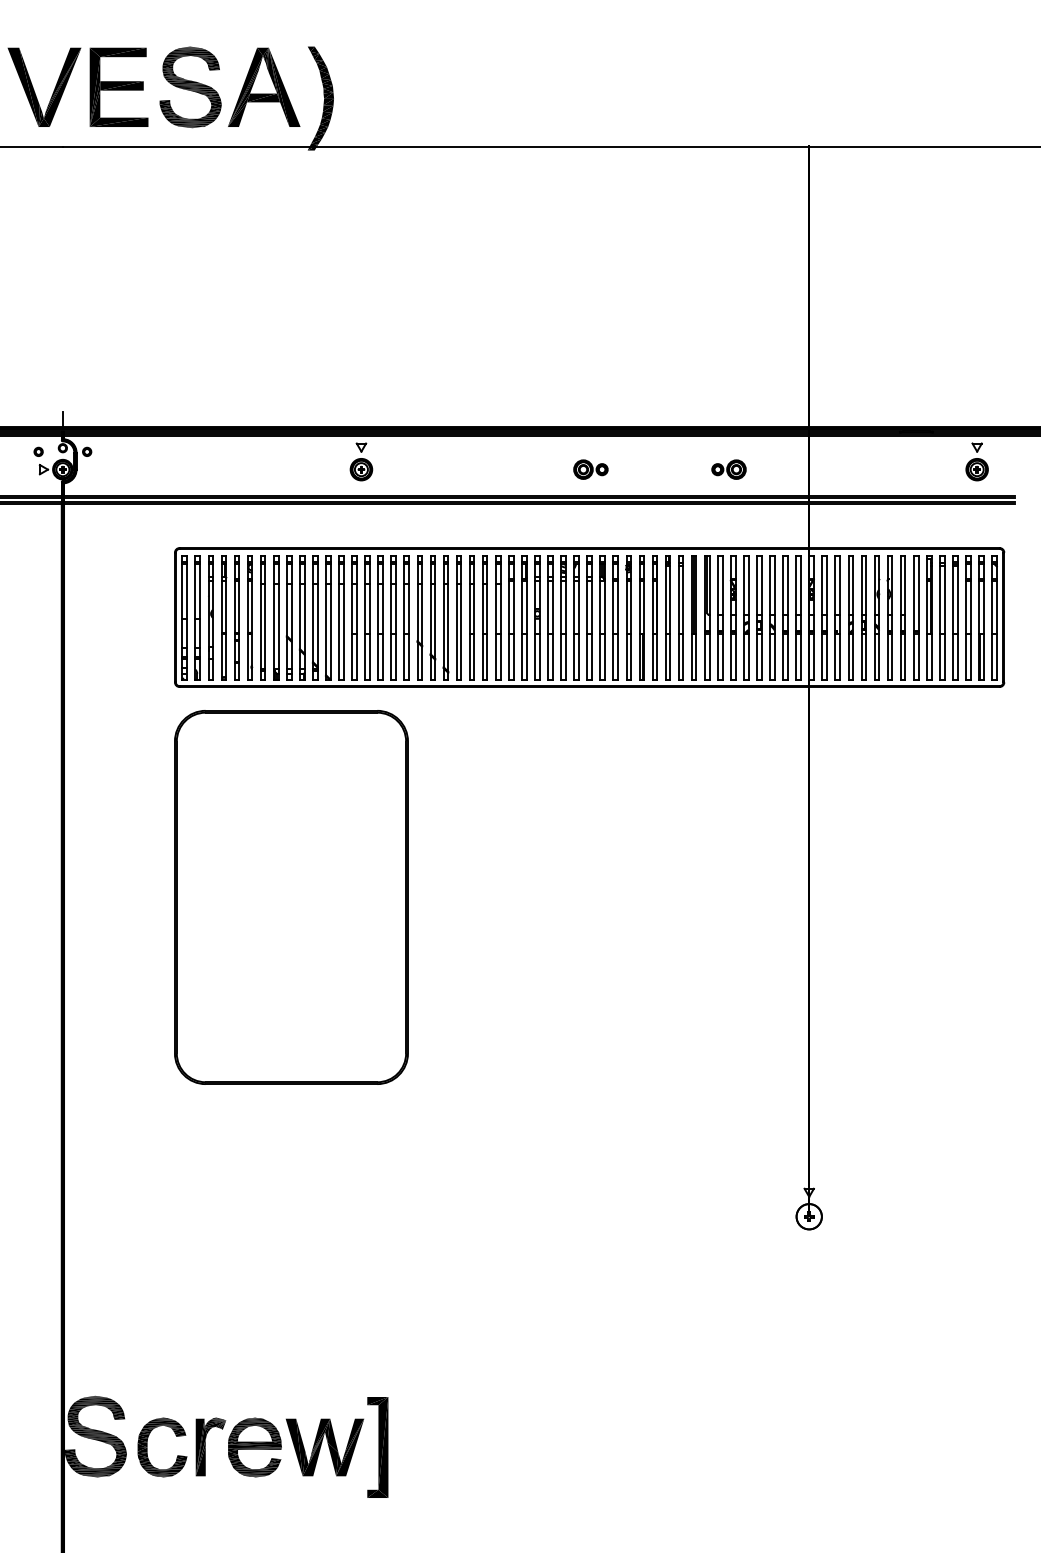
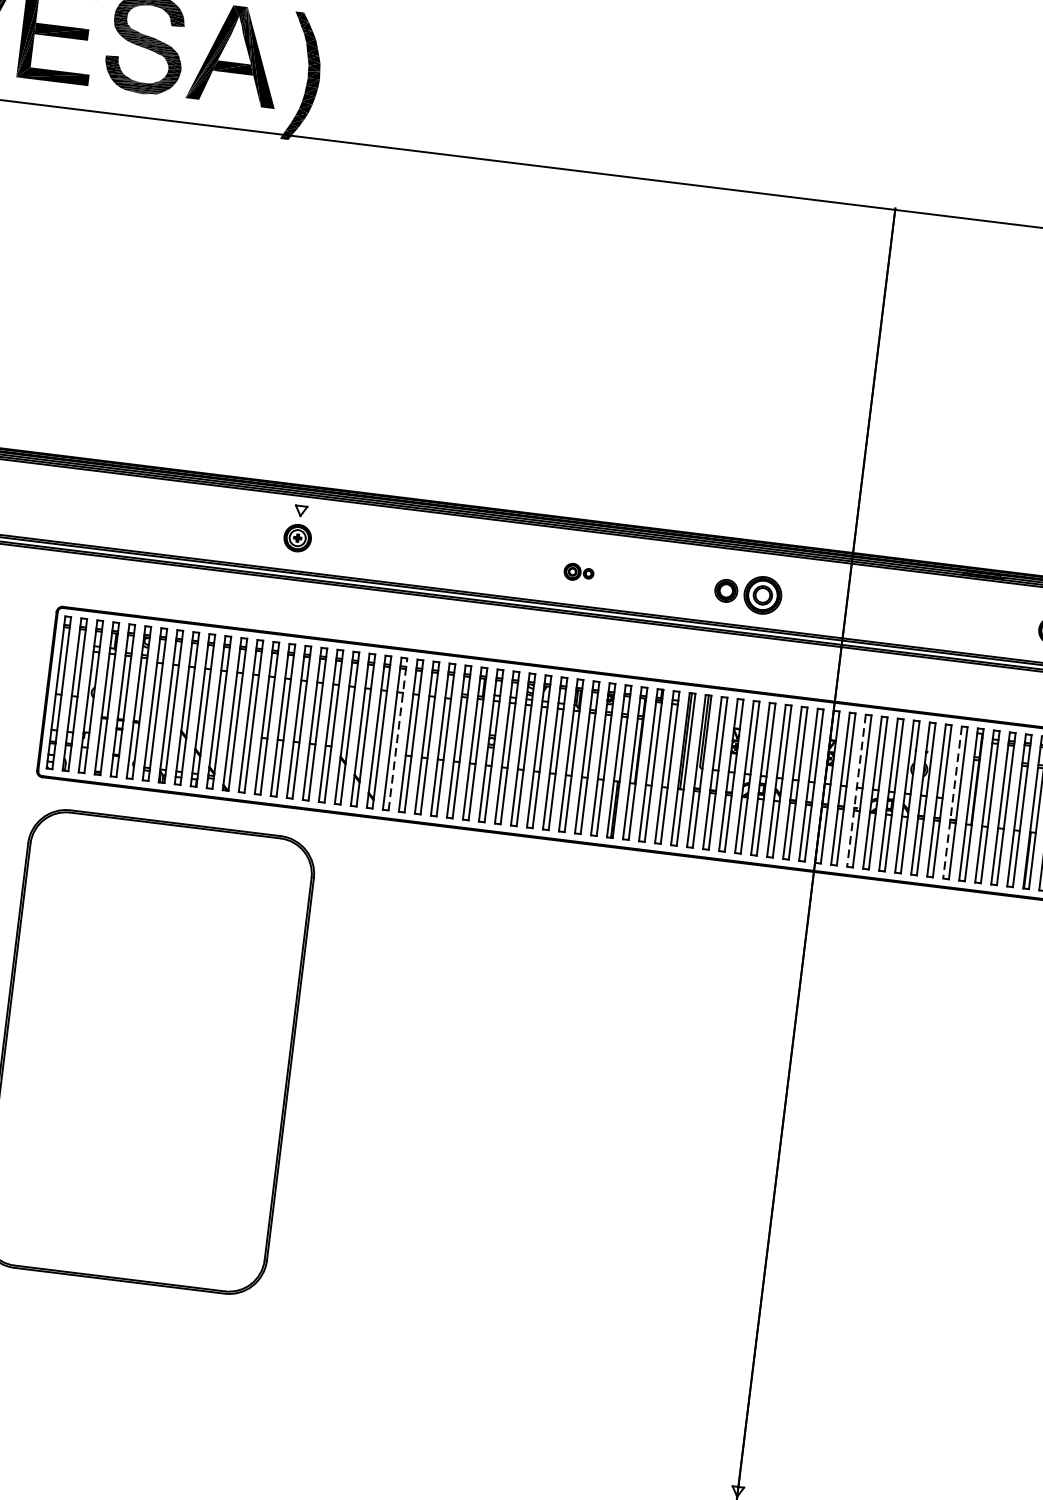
part: (590, 469) -> (578, 572), size x0.7
part: (728, 469) -> (747, 593), size x1.6
line: (461, 617) -> (398, 734), solid -> dashed
line: (835, 618) -> (856, 791), solid -> dashed
line: (913, 618) -> (951, 803), solid -> dashed

